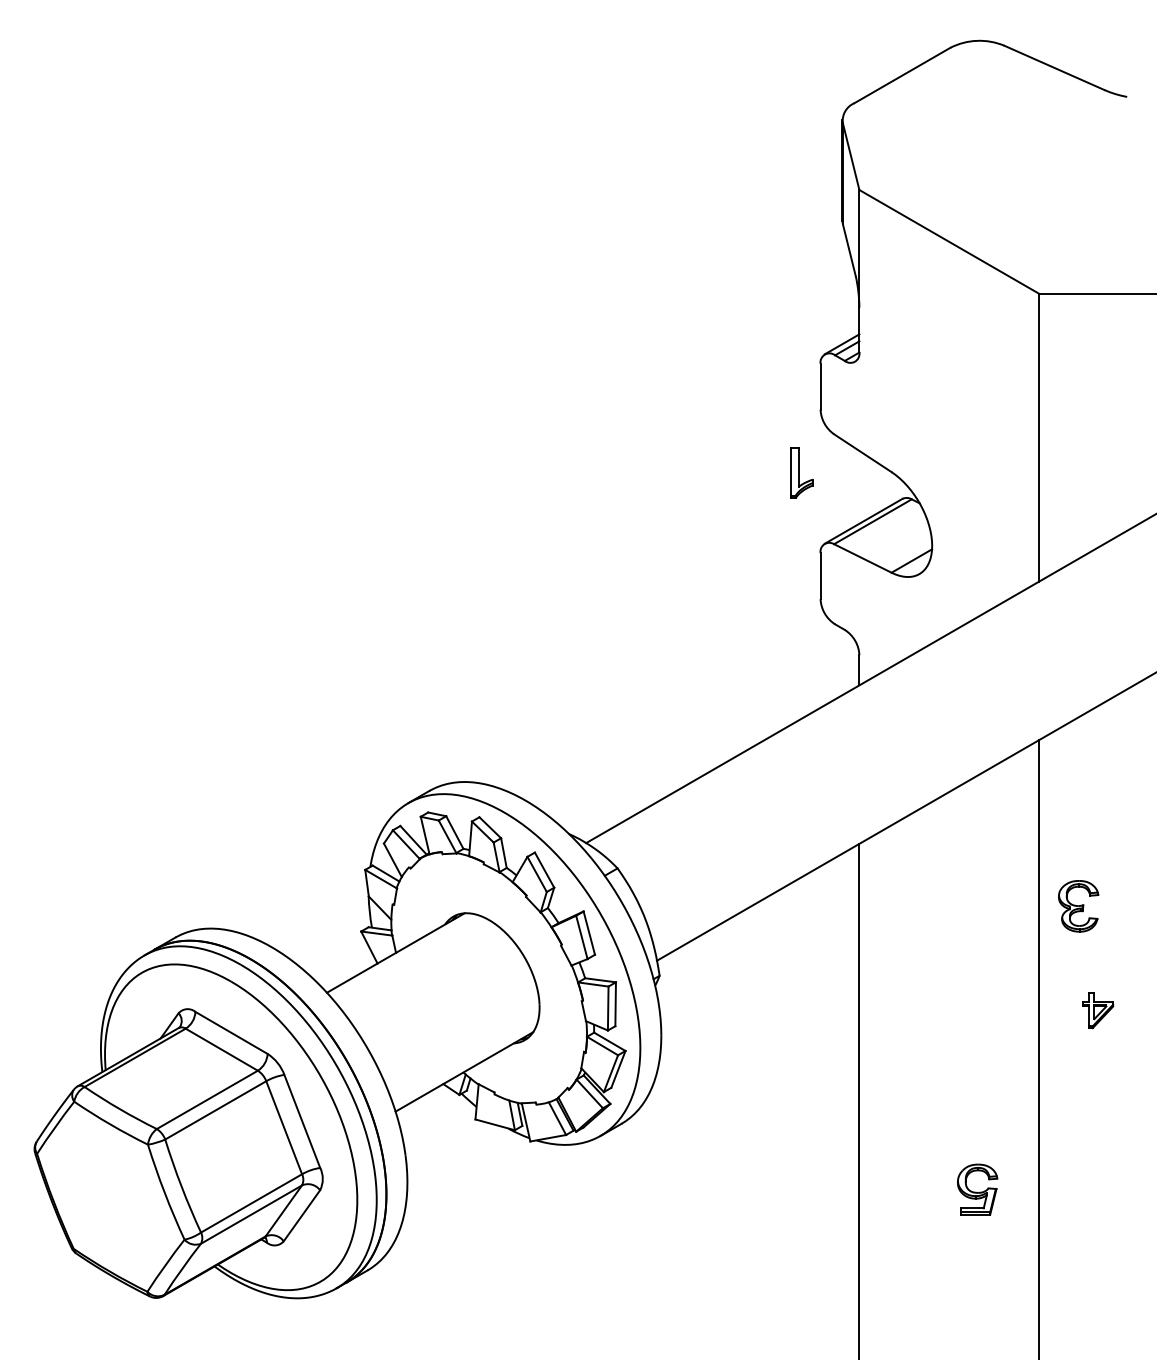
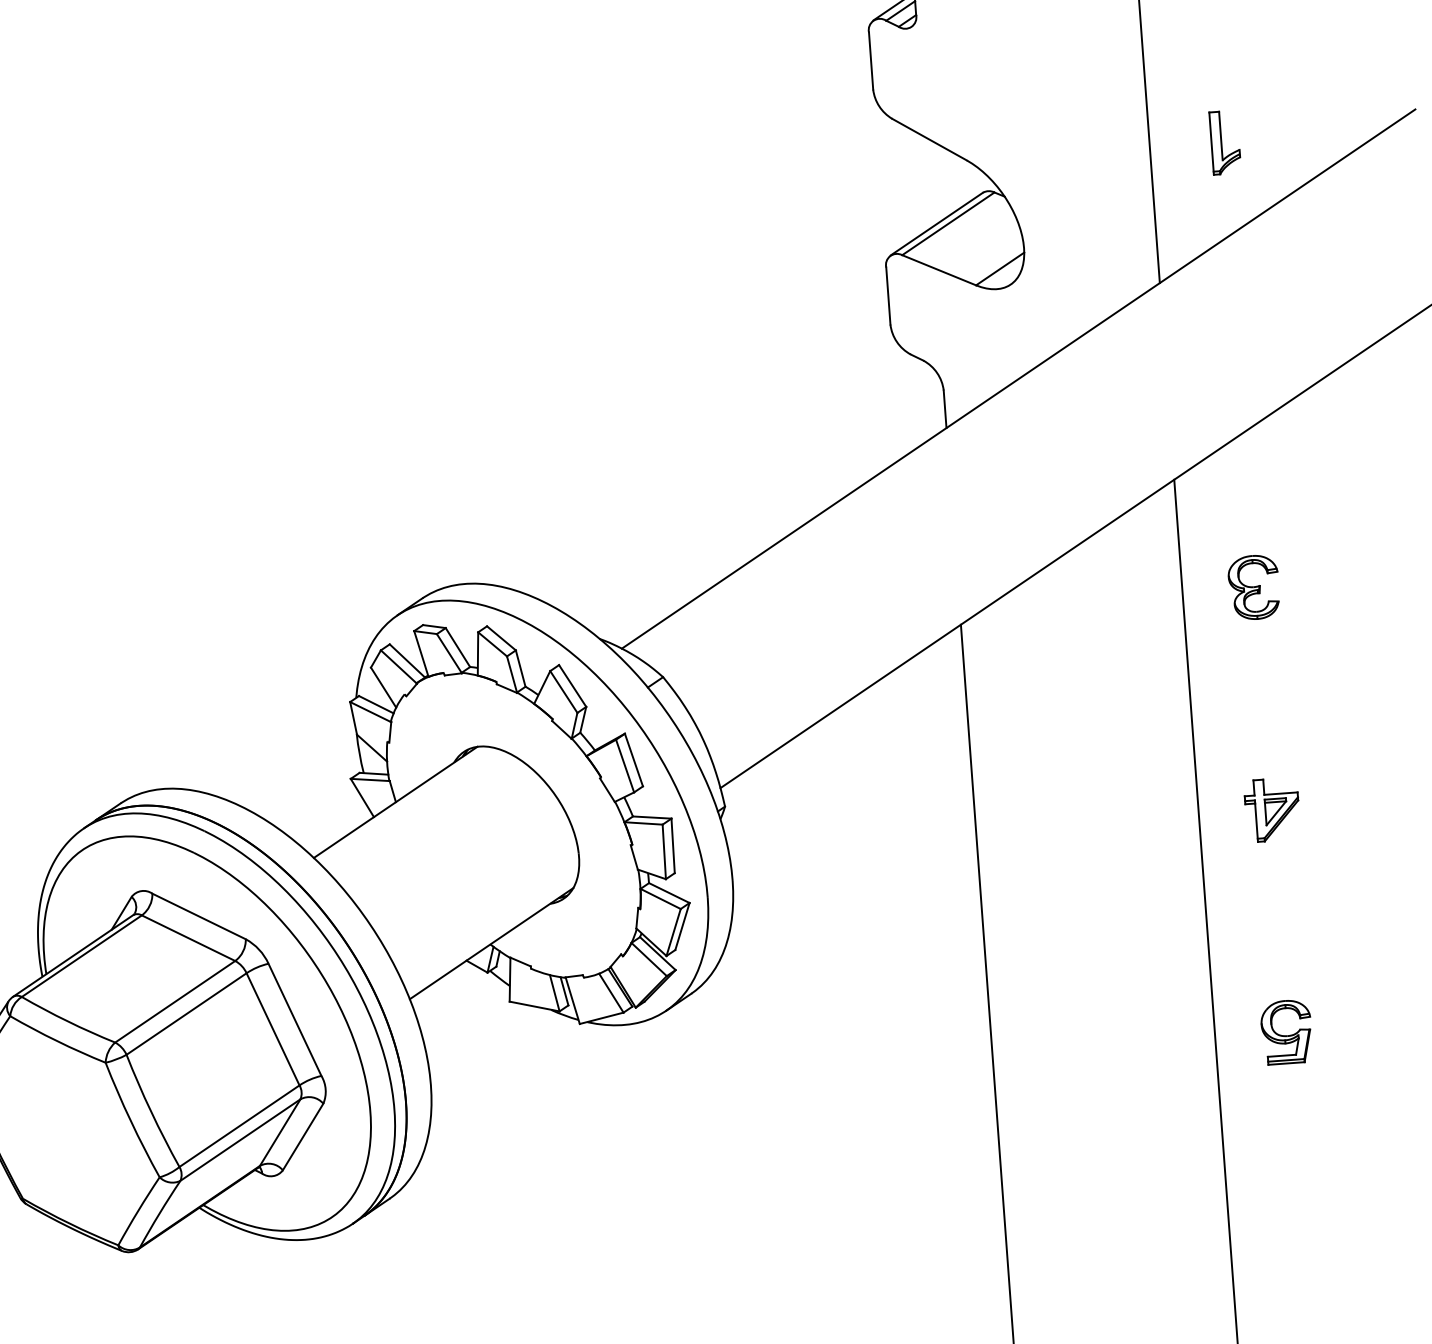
part: (801, 472) -> (1224, 142), moved
part: (1078, 906) -> (1253, 587), moved
part: (1098, 1010) -> (1272, 809), size x1.43
part: (977, 1189) -> (1286, 1031), moved

